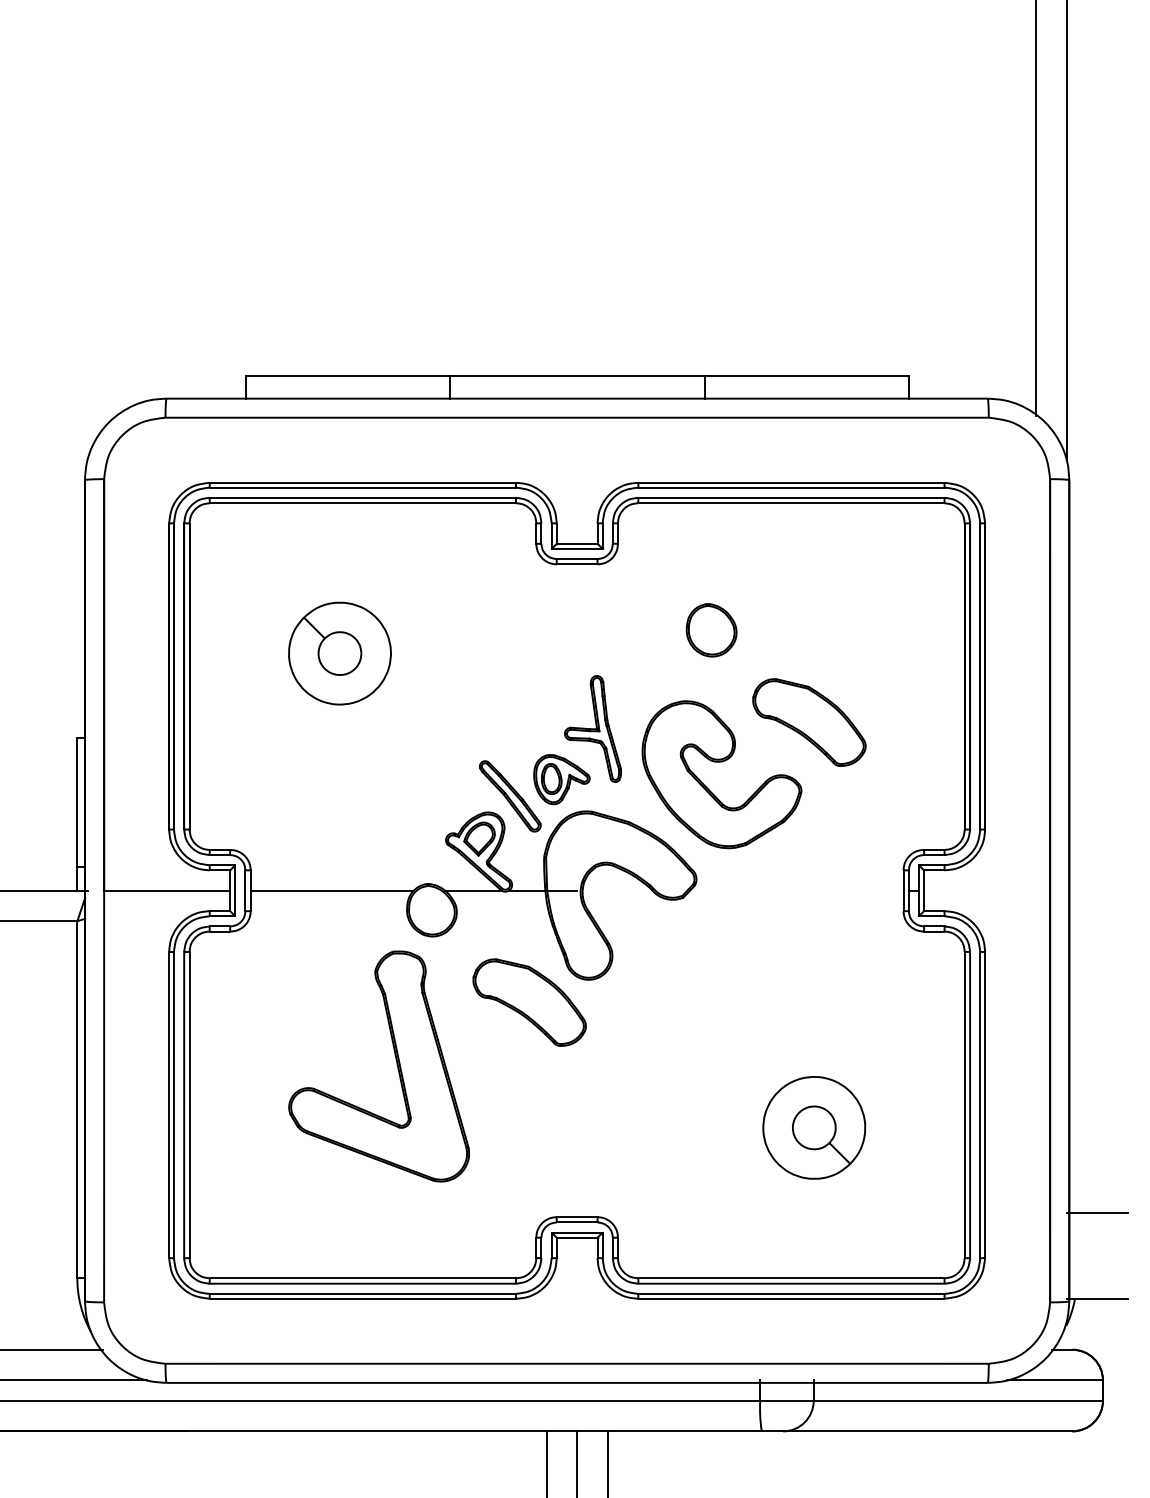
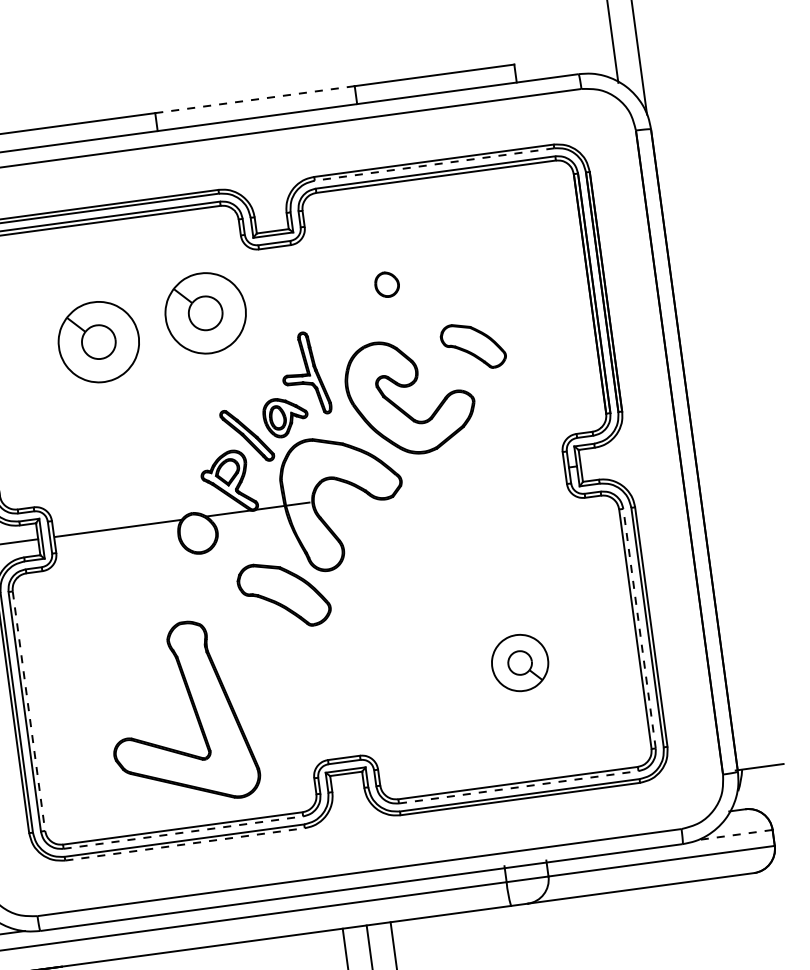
line: (576, 375) -> (254, 99), solid -> dashed
line: (791, 487) -> (434, 164), solid -> dashed
part: (711, 630) -> (387, 284), size x0.6
part: (478, 635) -> (205, 313), added
part: (809, 722) -> (473, 346), size x0.7
part: (395, 1060) -> (192, 707), moved
line: (189, 1104) -> (28, 710), solid -> dashed
line: (970, 1104) -> (639, 628), solid -> dashed
part: (814, 1127) -> (520, 662), size x0.7
line: (1096, 1213) -> (749, 700), removed
line: (363, 1283) -> (183, 832), solid -> dashed
line: (791, 1283) -> (518, 787), solid -> dashed
line: (362, 1298) -> (184, 844), solid -> dashed
line: (1054, 1380) -> (734, 835), solid -> dashed

